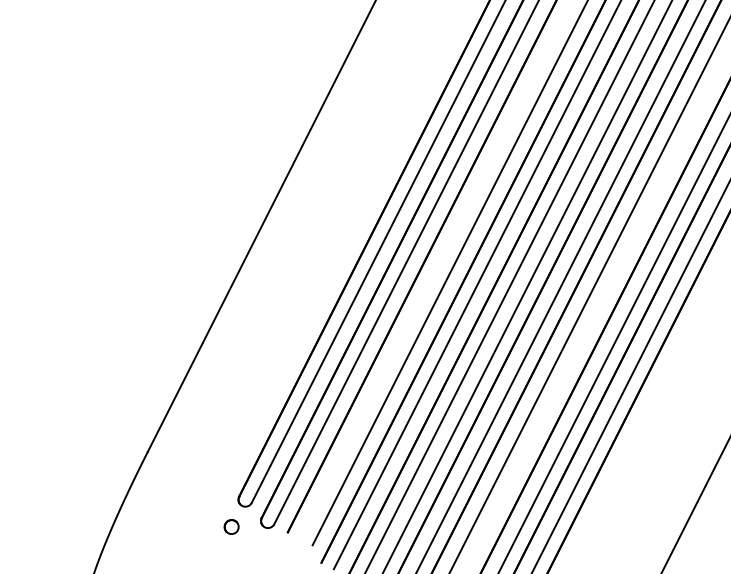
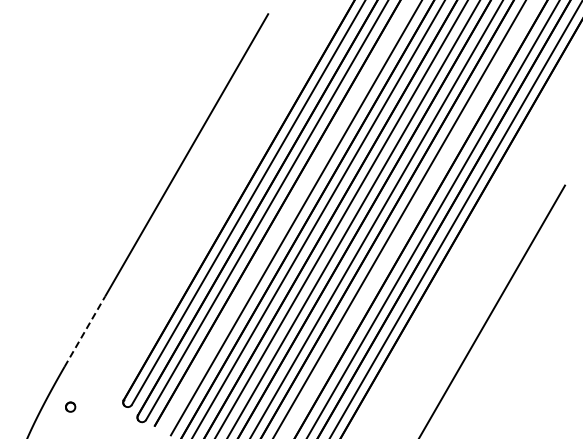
line: (174, 397) -> (84, 331), solid -> dashed
part: (231, 526) -> (70, 406), moved

